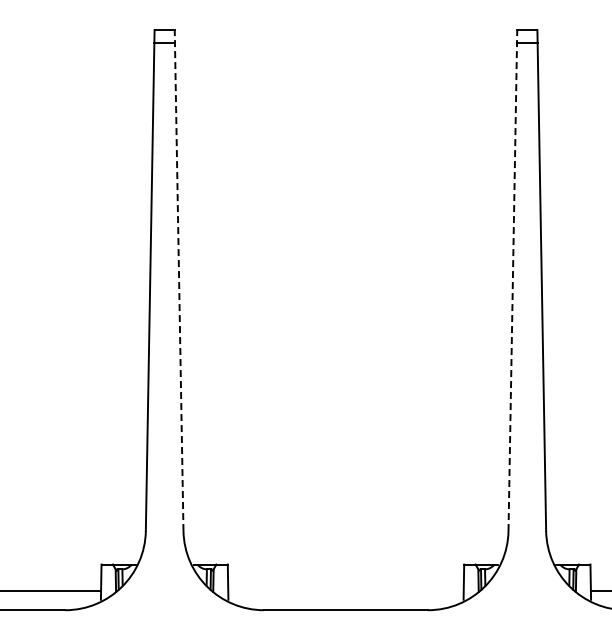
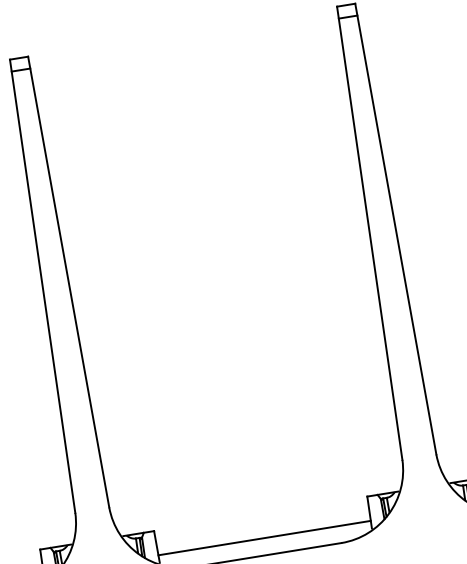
line: (179, 280) -> (69, 281), dashed -> solid
line: (512, 280) -> (369, 233), dashed -> solid
line: (345, 591) -> (264, 538), added

